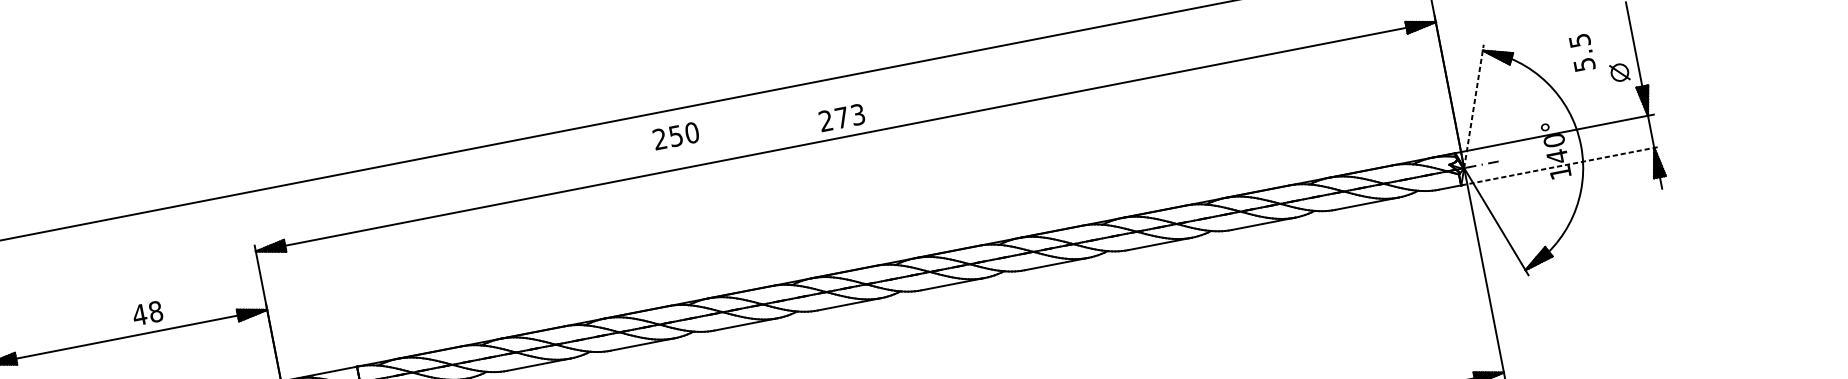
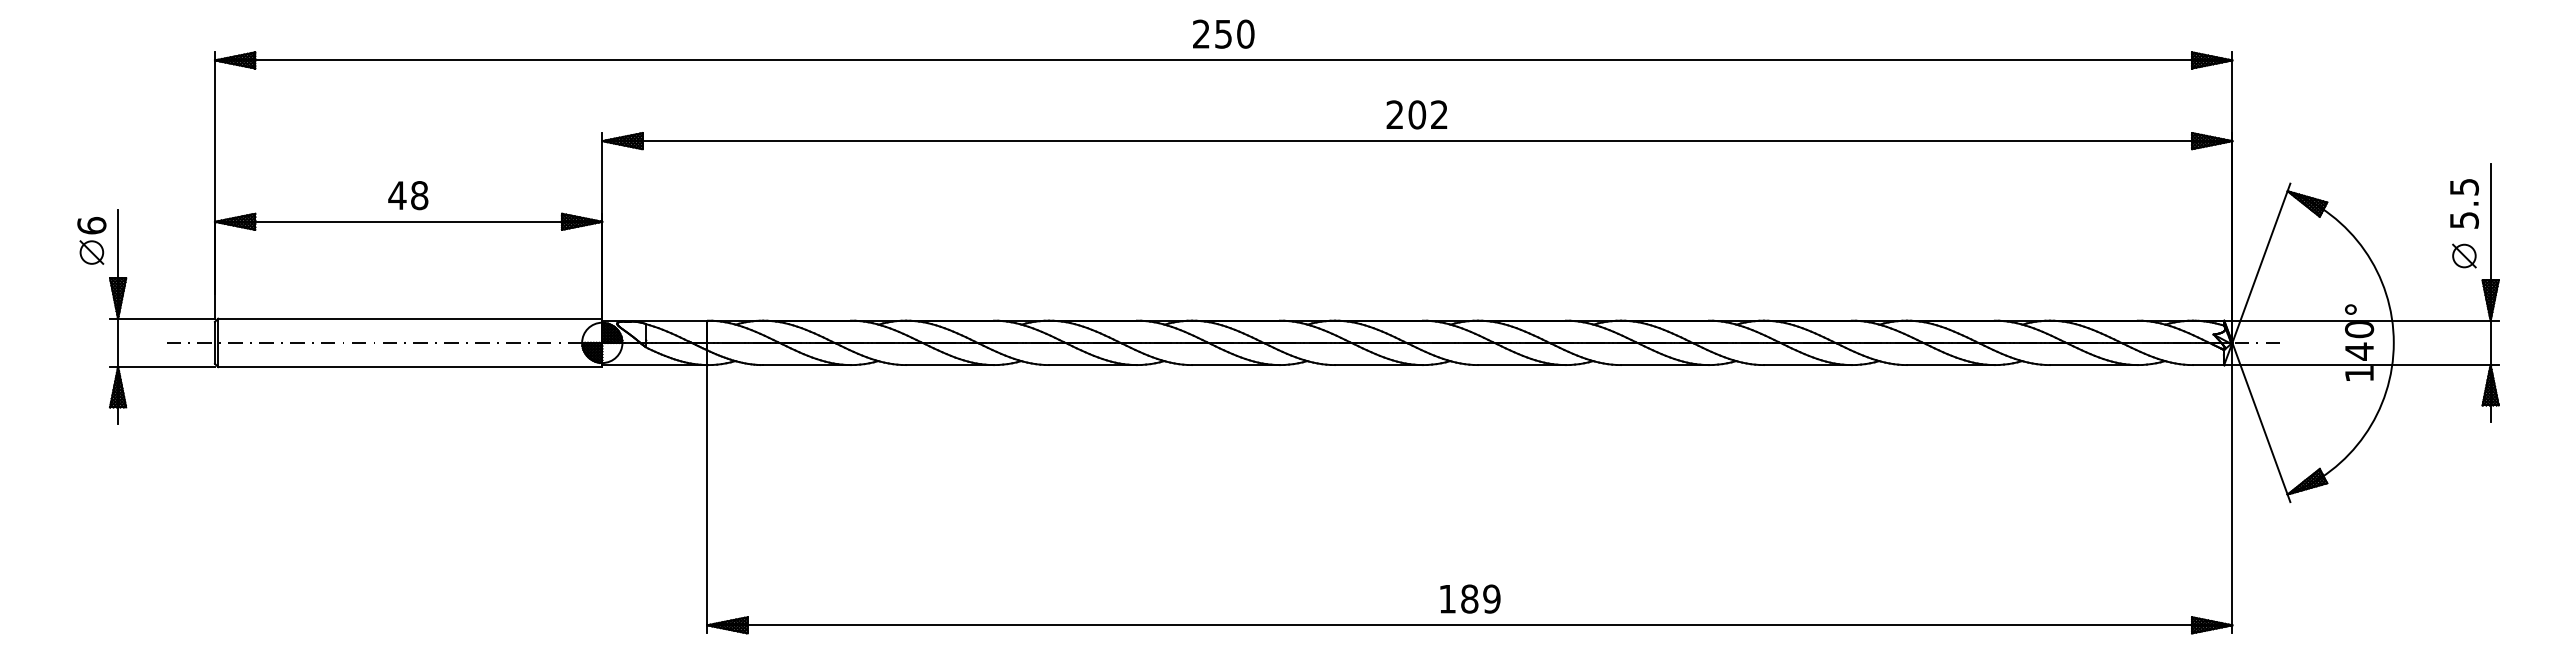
text: (1582, 52) -> (2464, 203), moved
line: (1474, 106) -> (2261, 263), dashed -> solid
text: (849, 116) -> (1427, 114), 273 -> 202
text: (675, 135) -> (1223, 33), moved
line: (1561, 166) -> (2362, 365), dashed -> solid
text: (147, 313) -> (408, 195), moved

